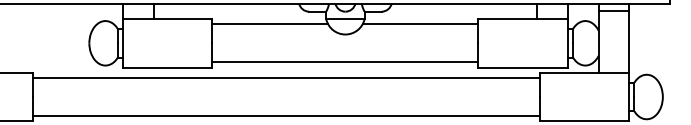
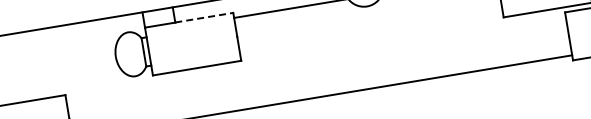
line: (183, 19) -> (204, 18), solid -> dashed
line: (345, 62) -> (371, 34), removed
line: (286, 77) -> (315, 58), removed

